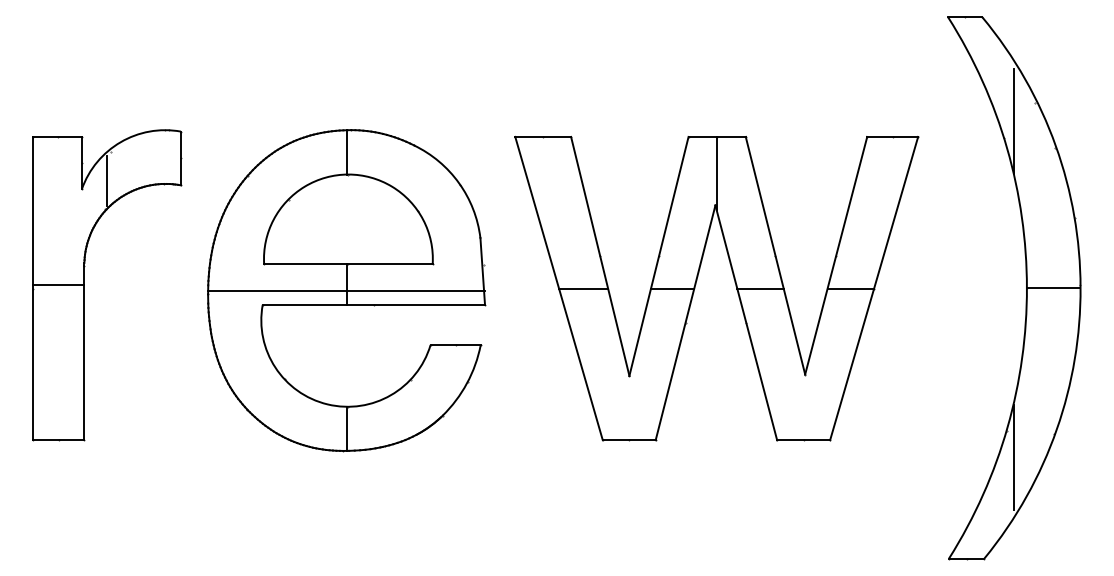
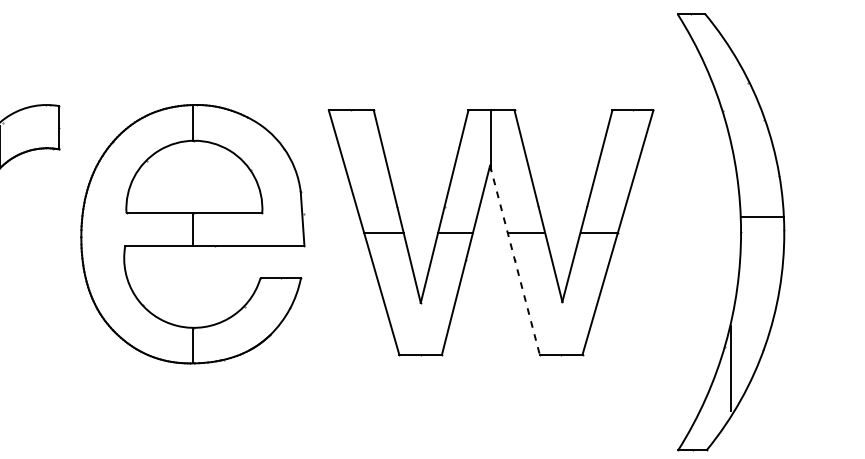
line: (1014, 121) -> (731, 98), removed
line: (1053, 287) -> (762, 216), moved
line: (346, 290) -> (192, 234), removed
line: (746, 323) -> (515, 260), solid -> dashed

